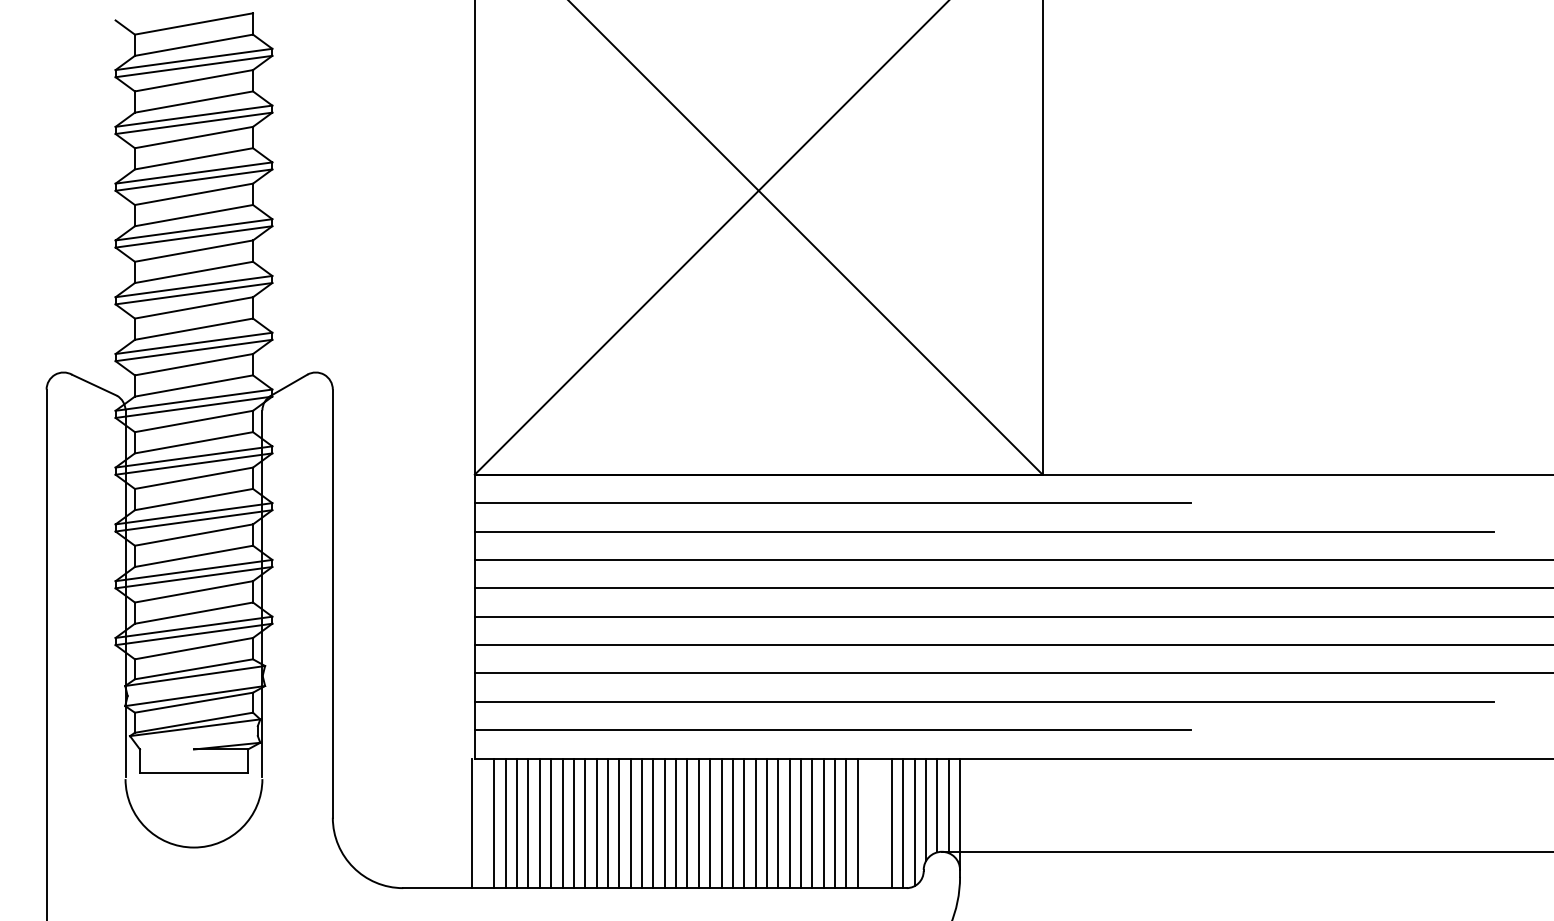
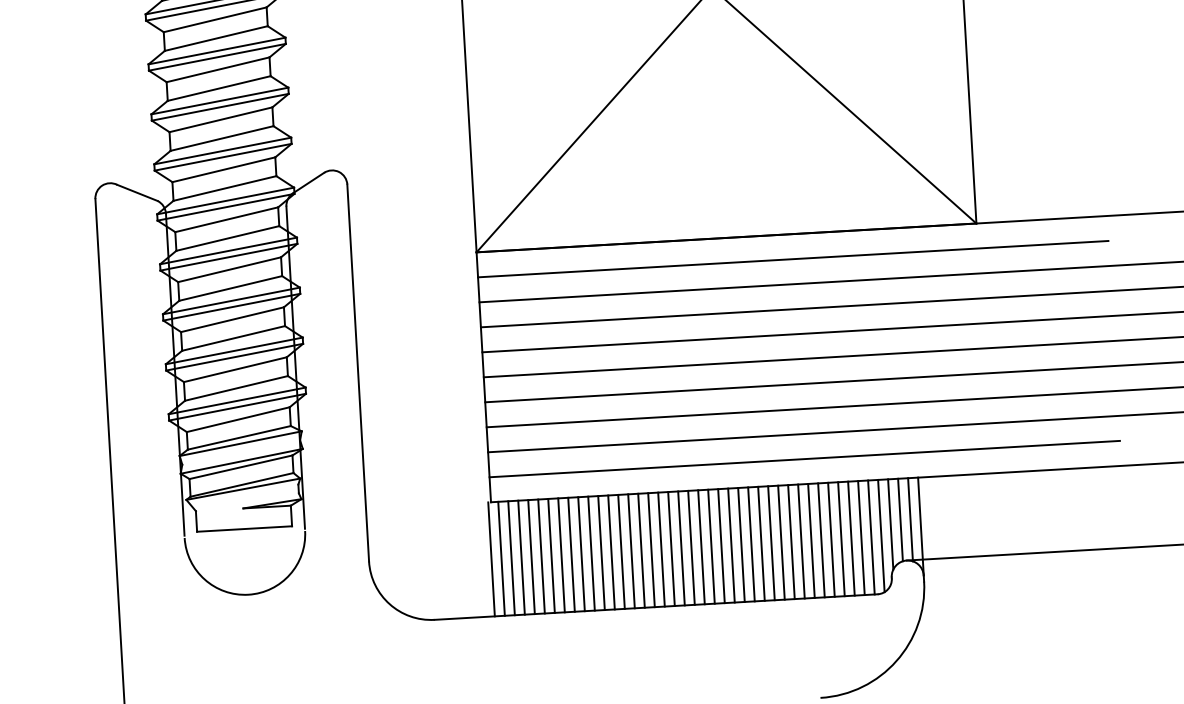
line: (483, 823) -> (501, 558), added
line: (869, 823) -> (841, 539), added
line: (880, 823) -> (851, 538), added

